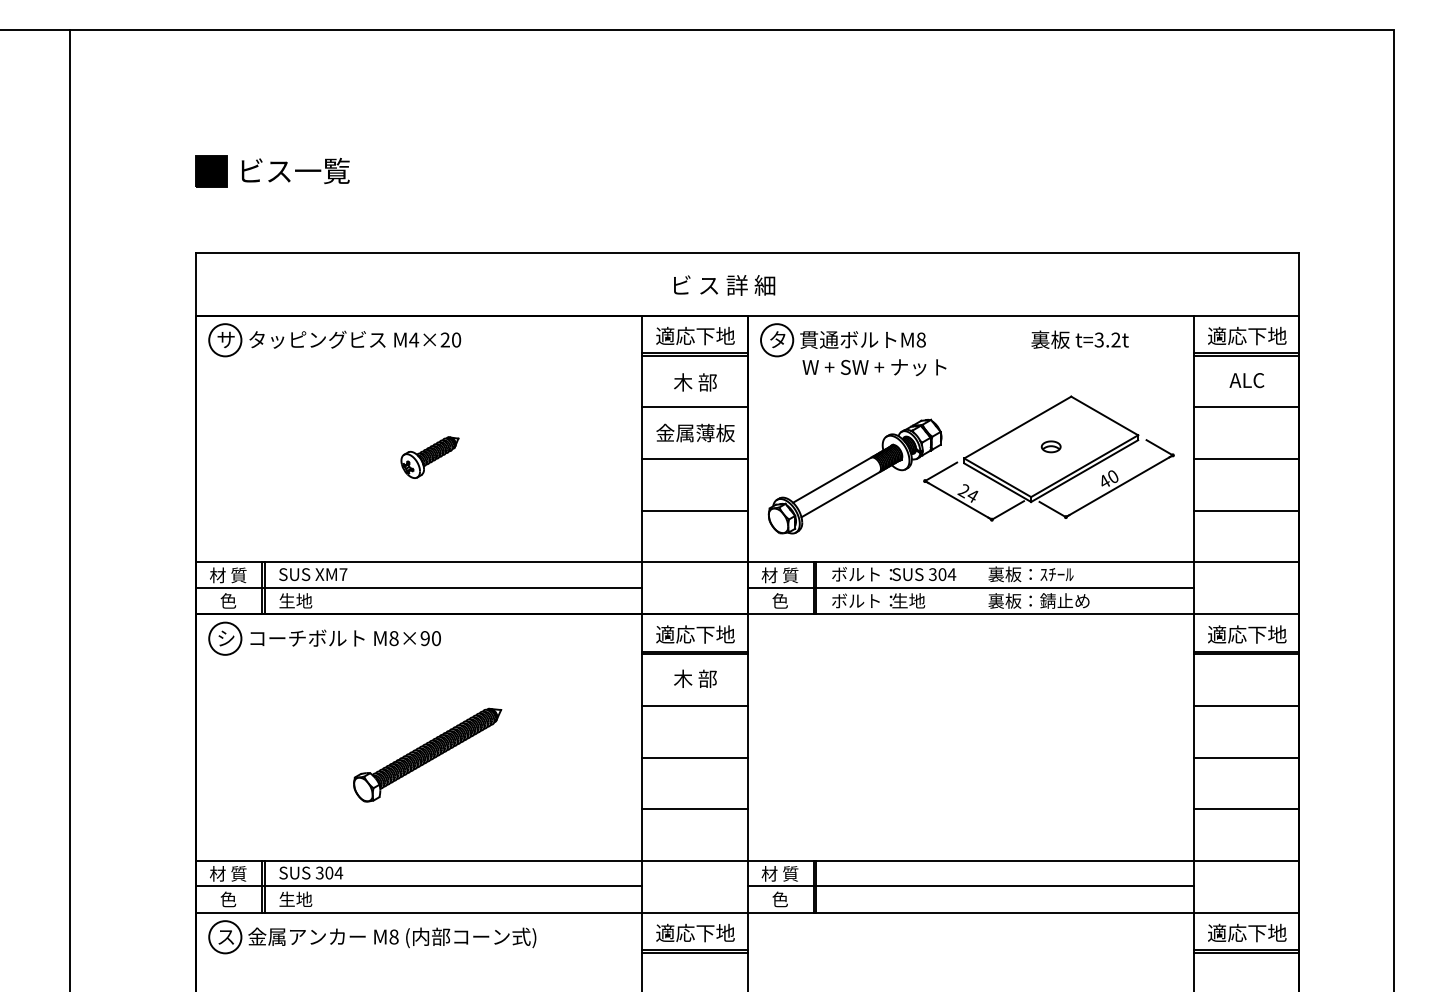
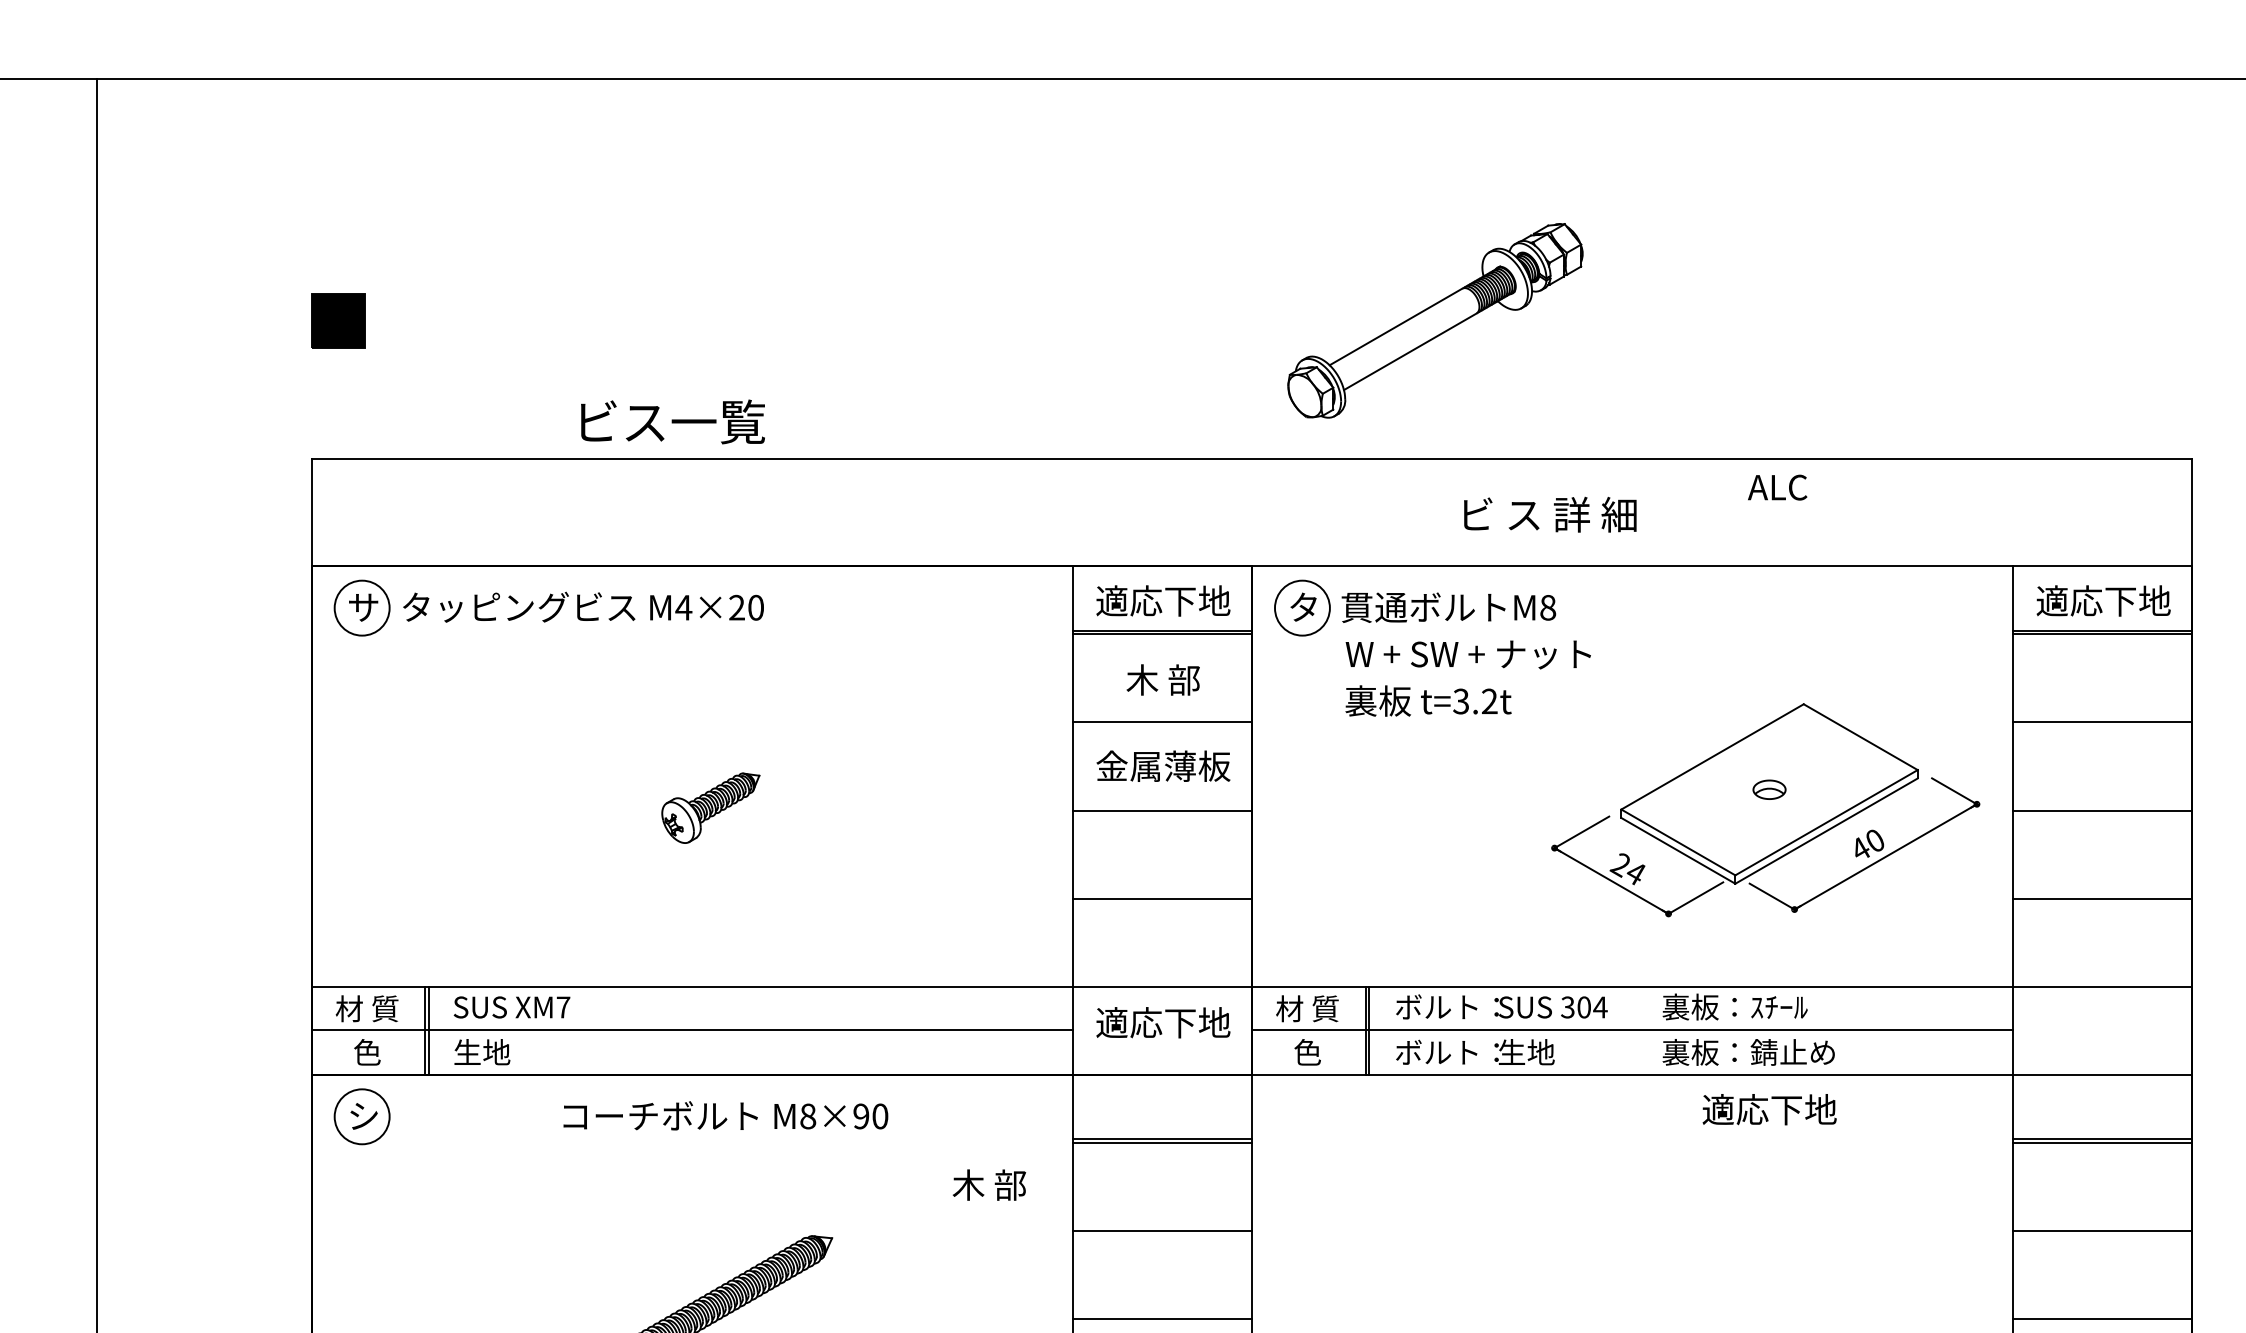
text: (295, 170) -> (672, 421), moved
text: (724, 285) -> (1550, 514), moved
text: (1079, 339) -> (1427, 700), moved
text: (1246, 380) -> (1776, 487), moved
part: (854, 476) -> (1434, 320), moved
text: (695, 634) -> (1163, 1022), moved
text: (1247, 634) -> (1770, 1109), moved
text: (345, 637) -> (725, 1114), moved
text: (695, 678) -> (989, 1184), moved

